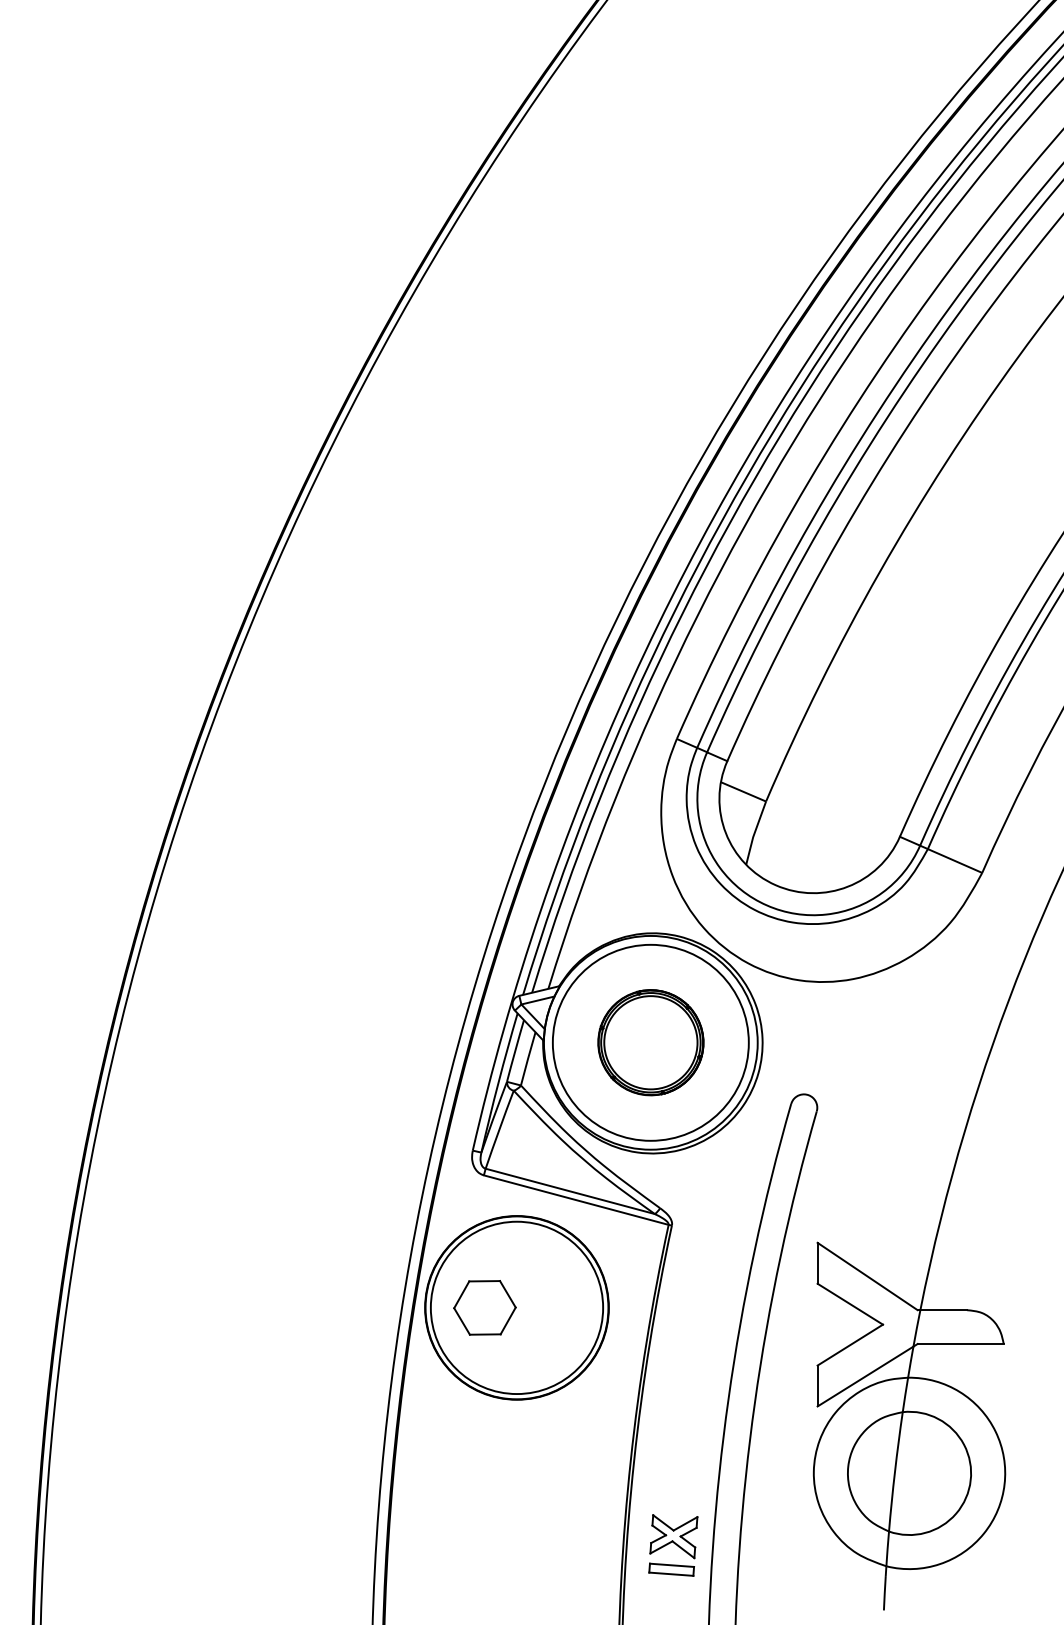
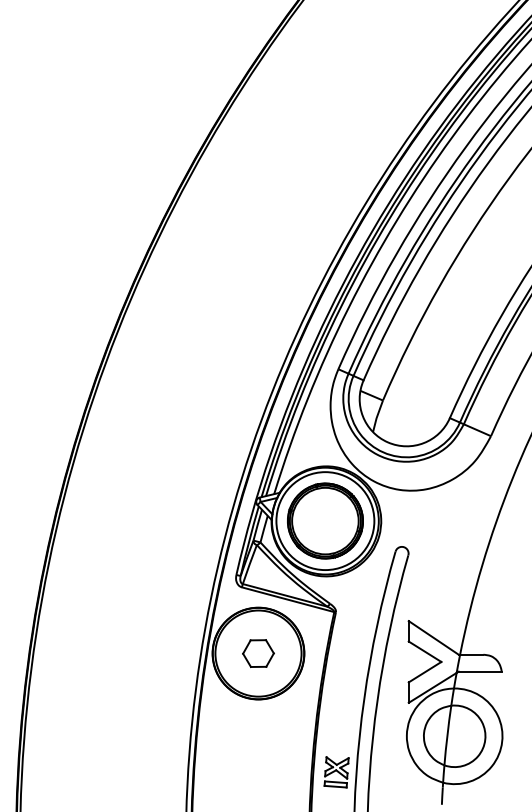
part: (651, 1041) -> (325, 520), size x1.43
part: (484, 1307) -> (258, 653), moved

